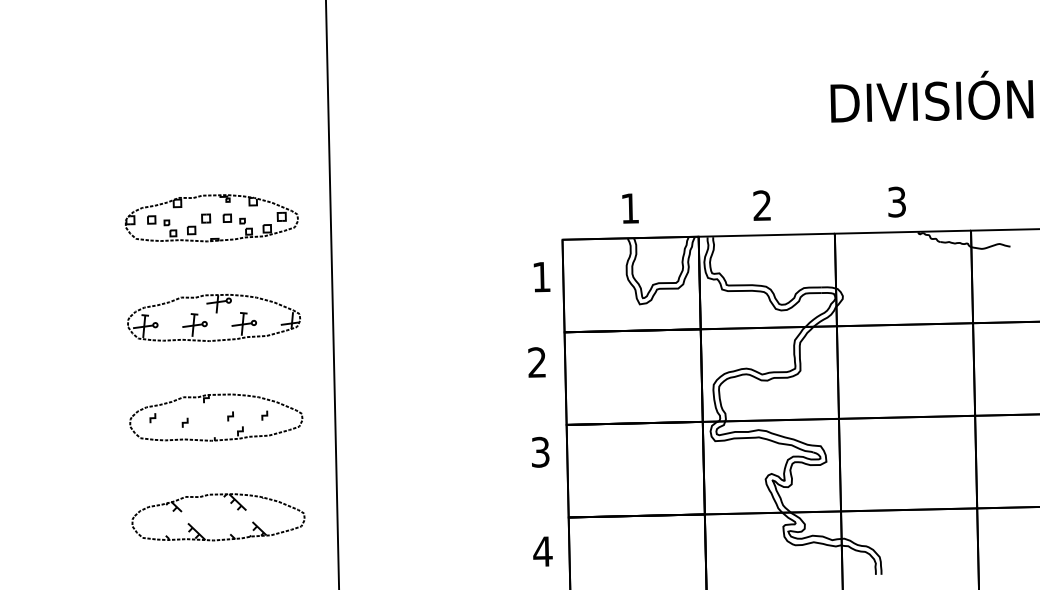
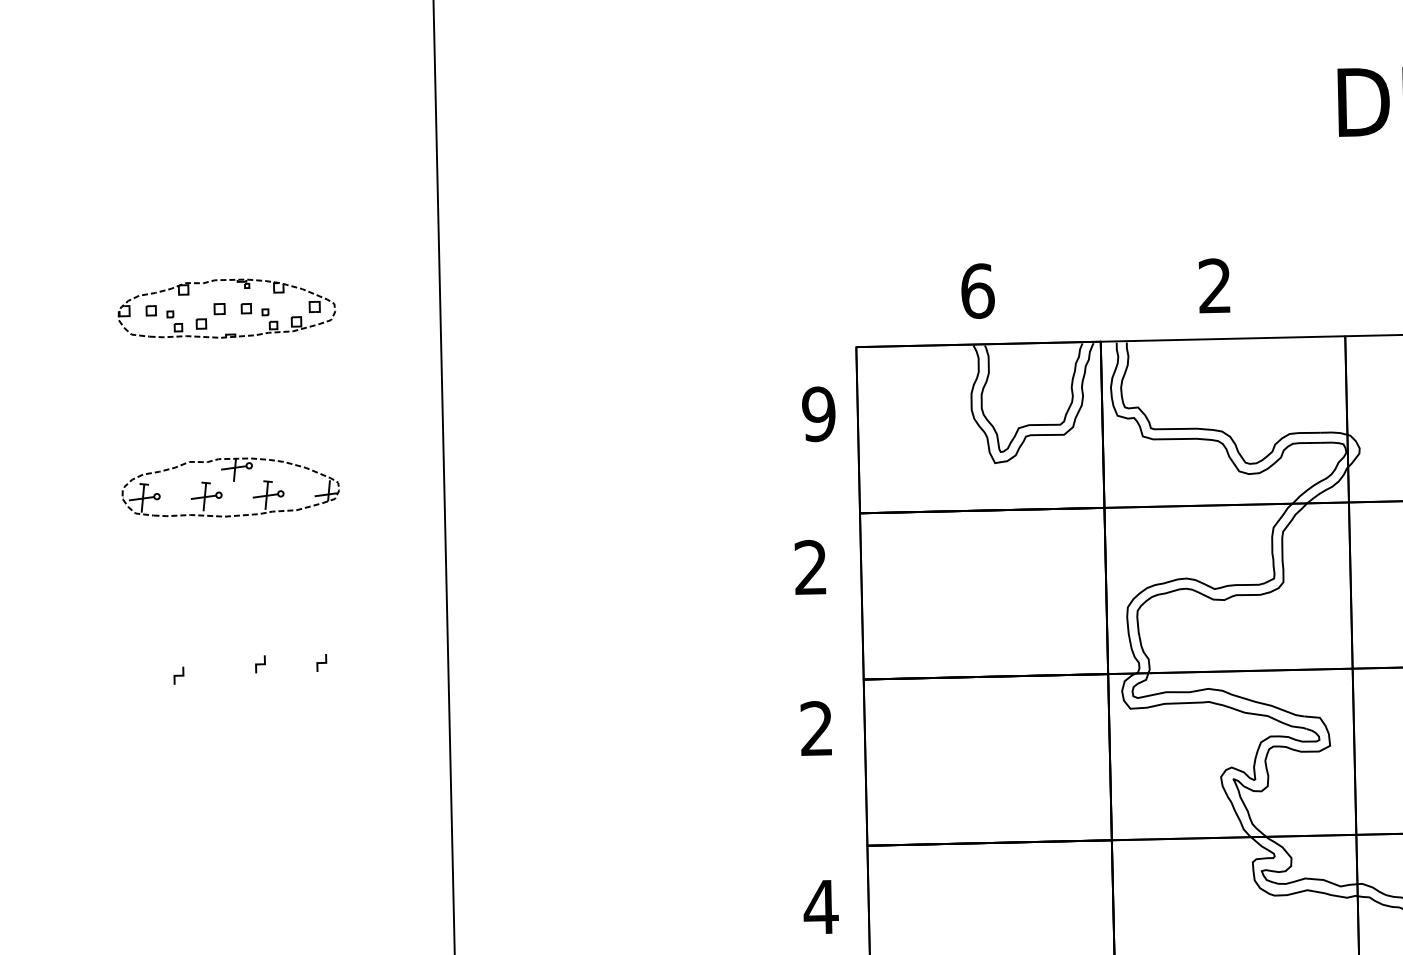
text: (630, 208) -> (978, 291), 1 -> 6
part: (211, 218) -> (226, 308), size x0.7
text: (541, 276) -> (818, 413), 1 -> 9
part: (213, 317) -> (229, 486), size x0.7
part: (204, 403) -> (213, 641), removed
text: (540, 452) -> (816, 729), 3 -> 2
part: (230, 503) -> (260, 820), removed

